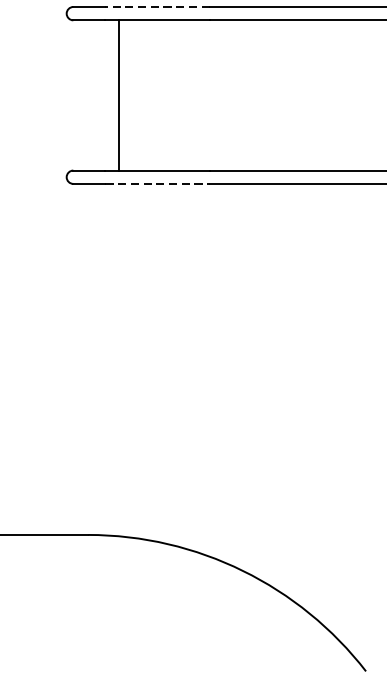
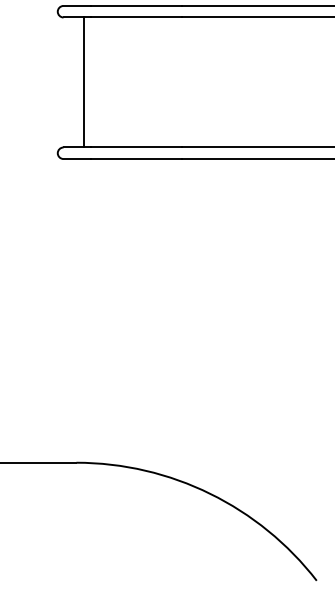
line: (156, 6) -> (135, 5), dashed -> solid
line: (119, 95) -> (84, 82), moved
line: (157, 184) -> (136, 159), dashed -> solid

